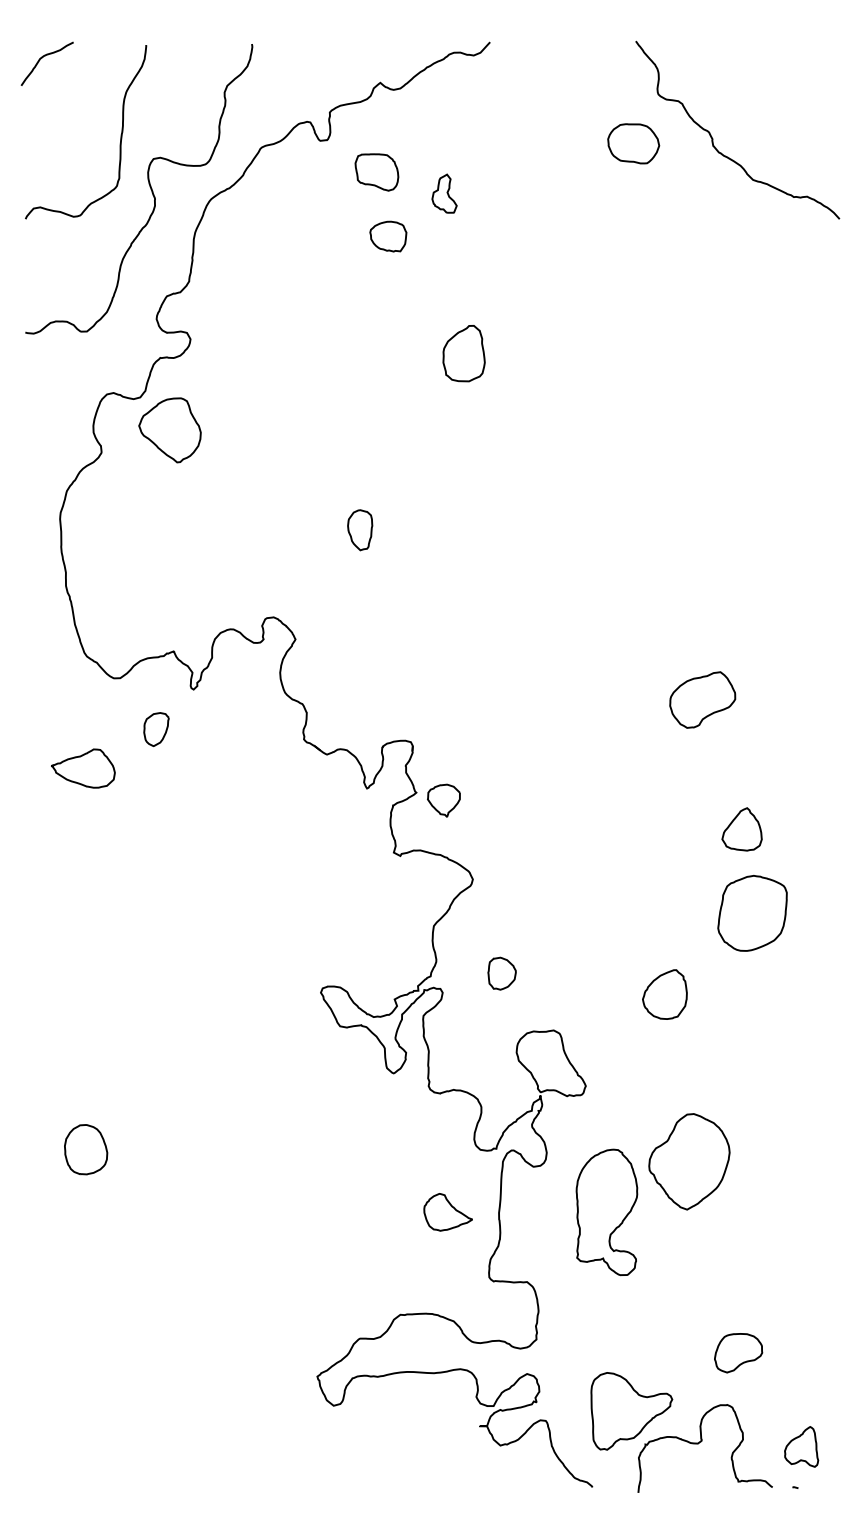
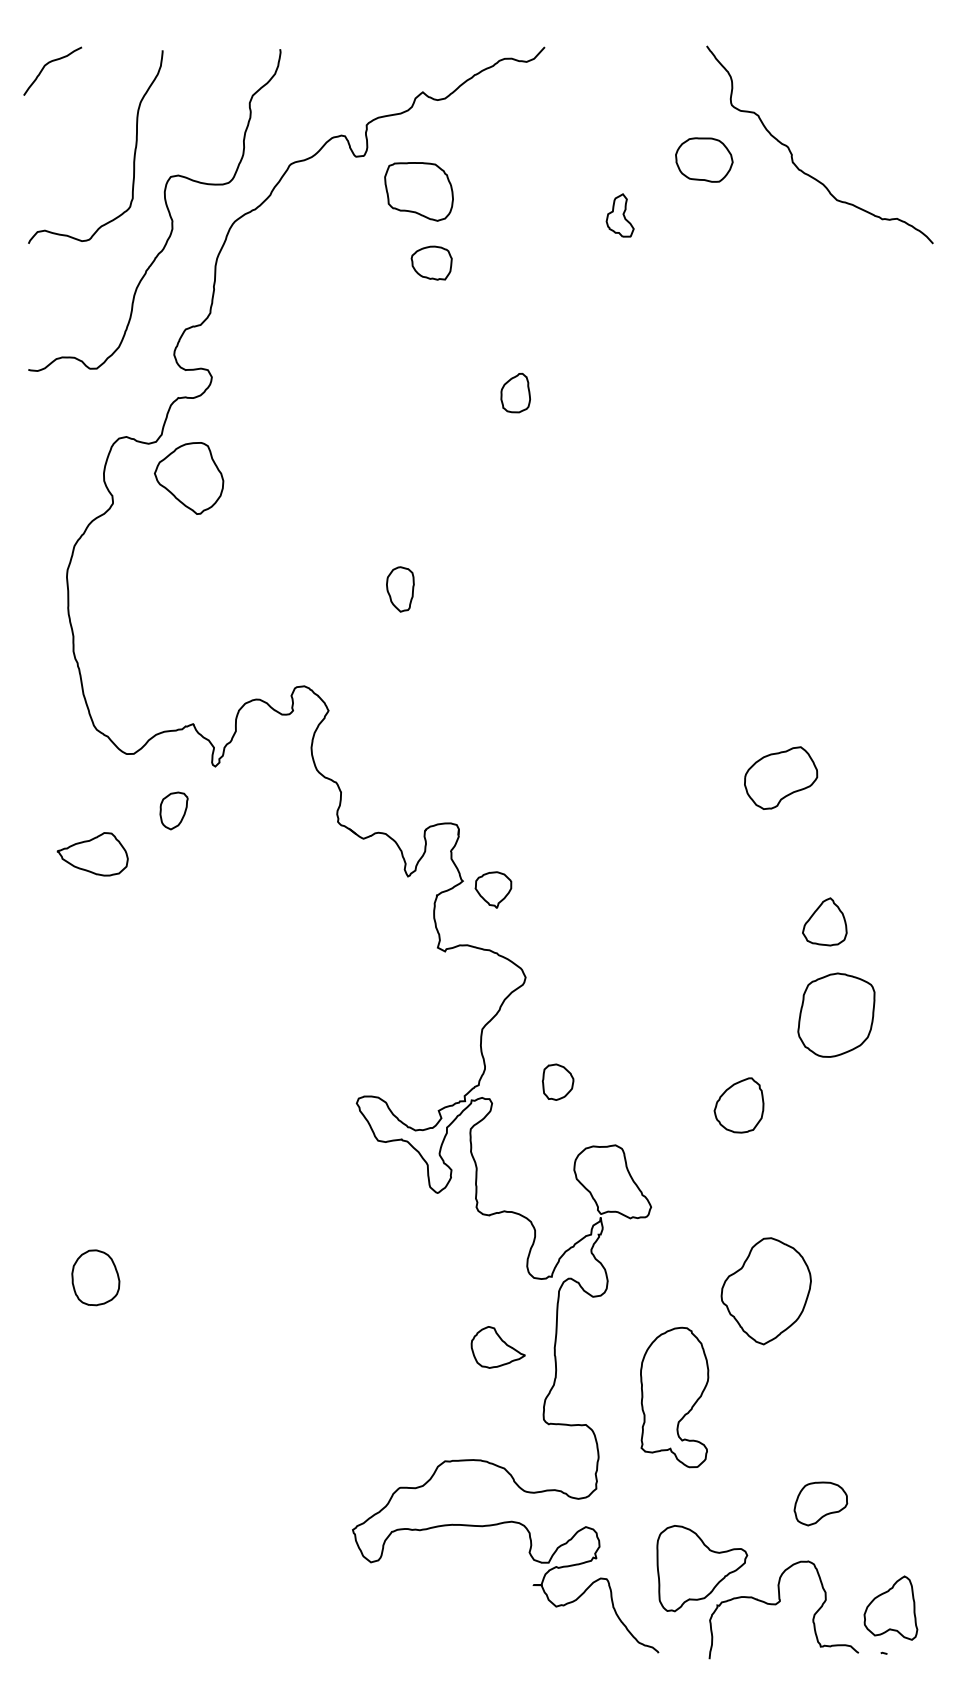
part: (376, 172) -> (418, 191), size x1.43
part: (443, 193) -> (619, 215), moved
part: (463, 352) -> (515, 392), size x0.62
part: (606, 1212) -> (674, 1397), moved
part: (801, 1446) -> (890, 1607), size x1.43

